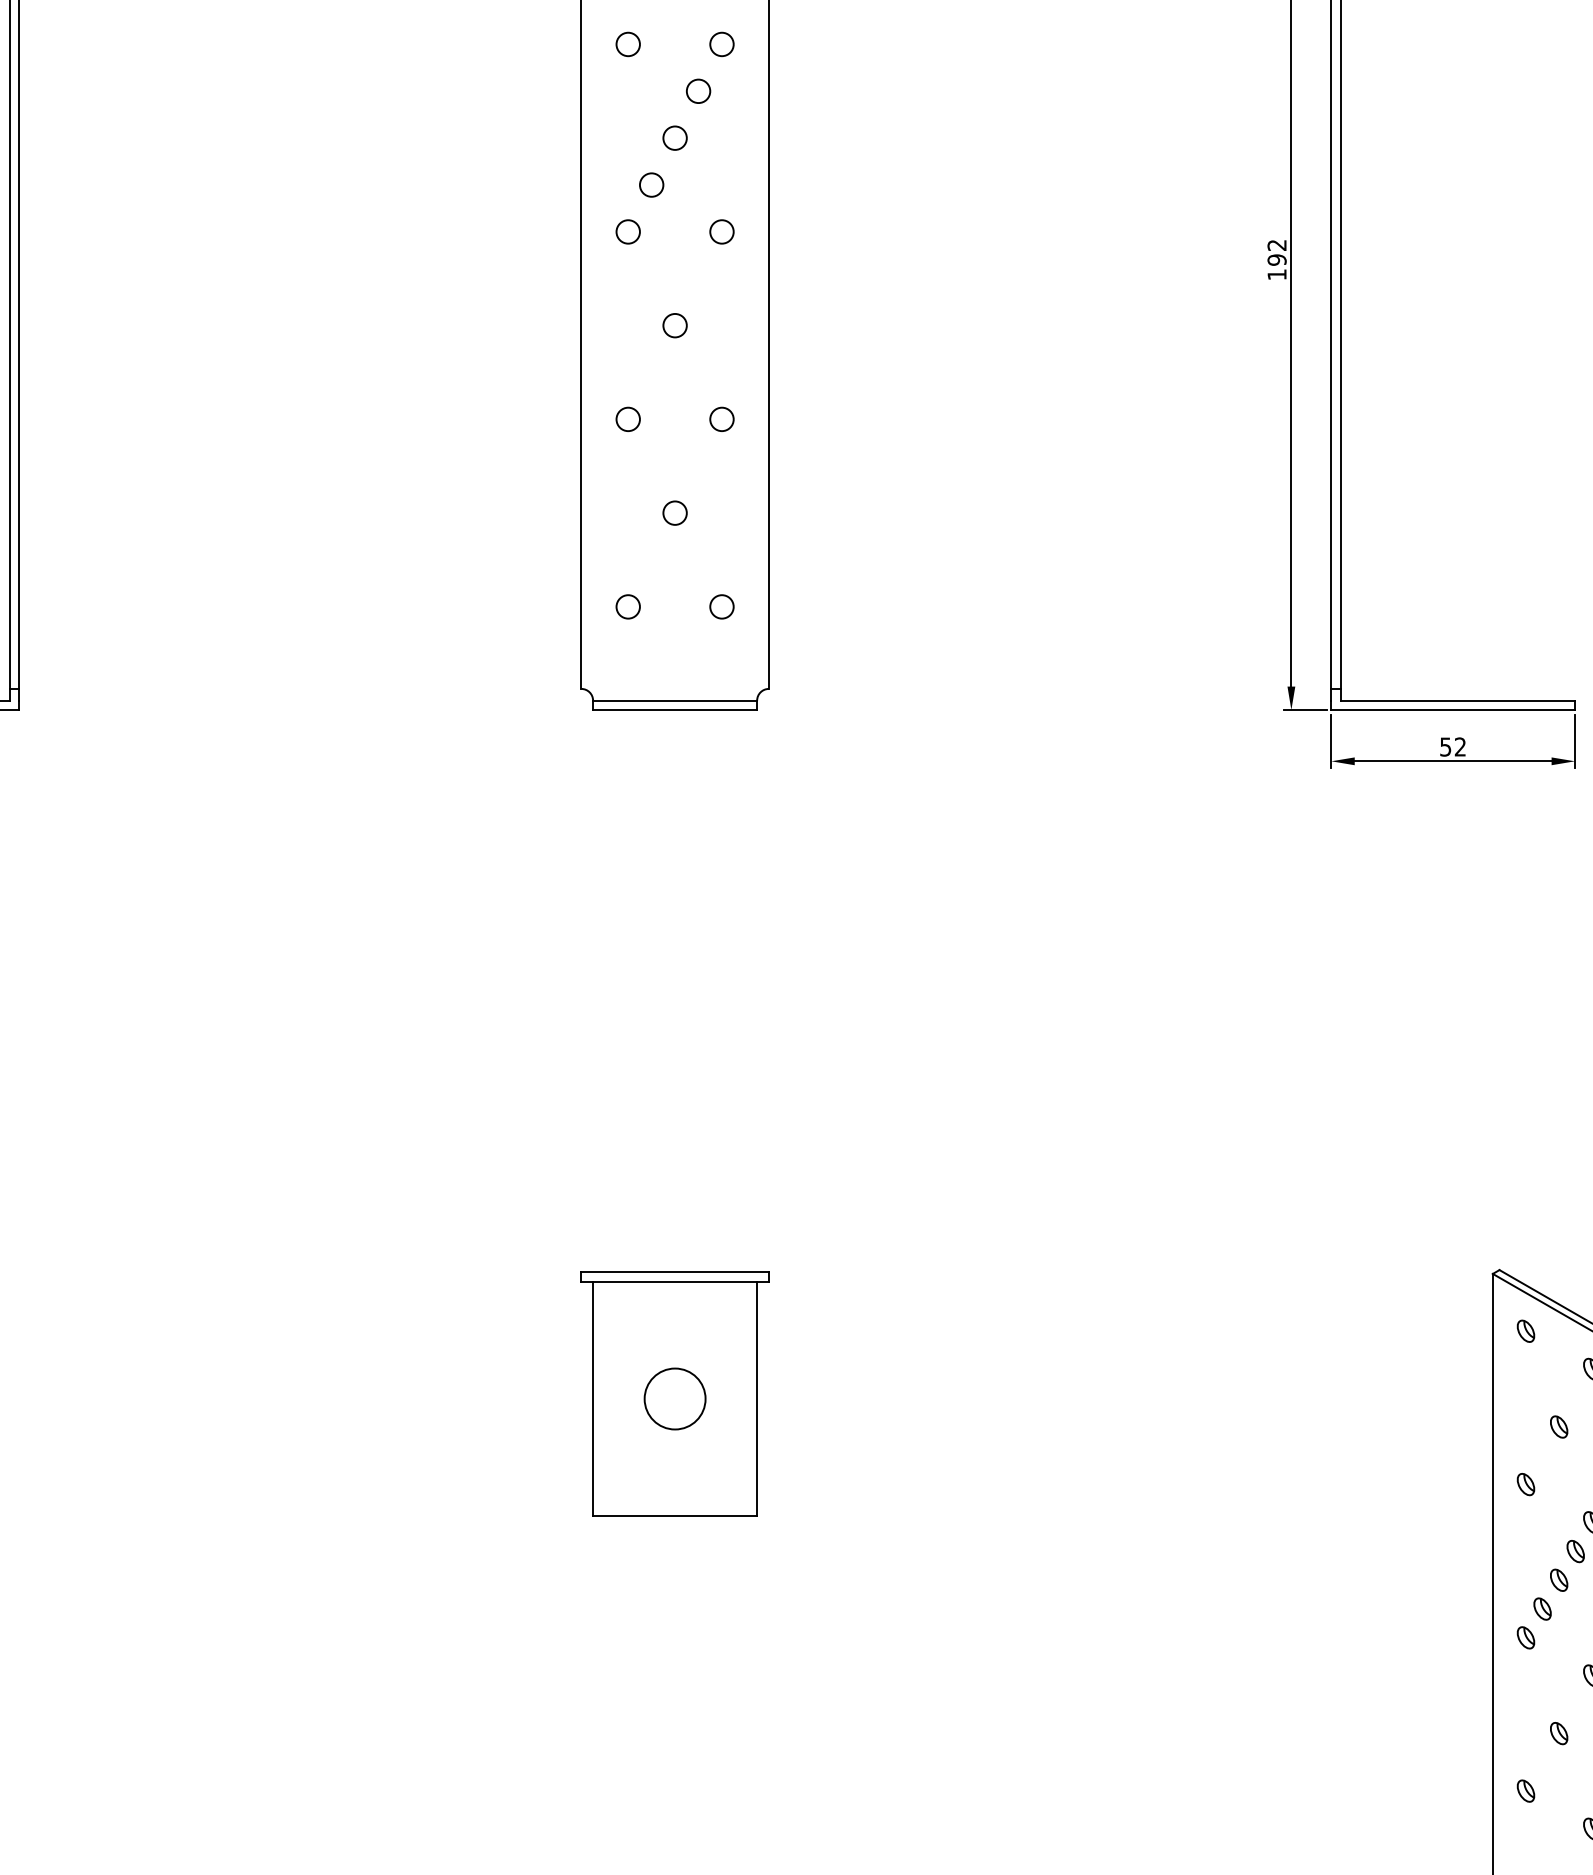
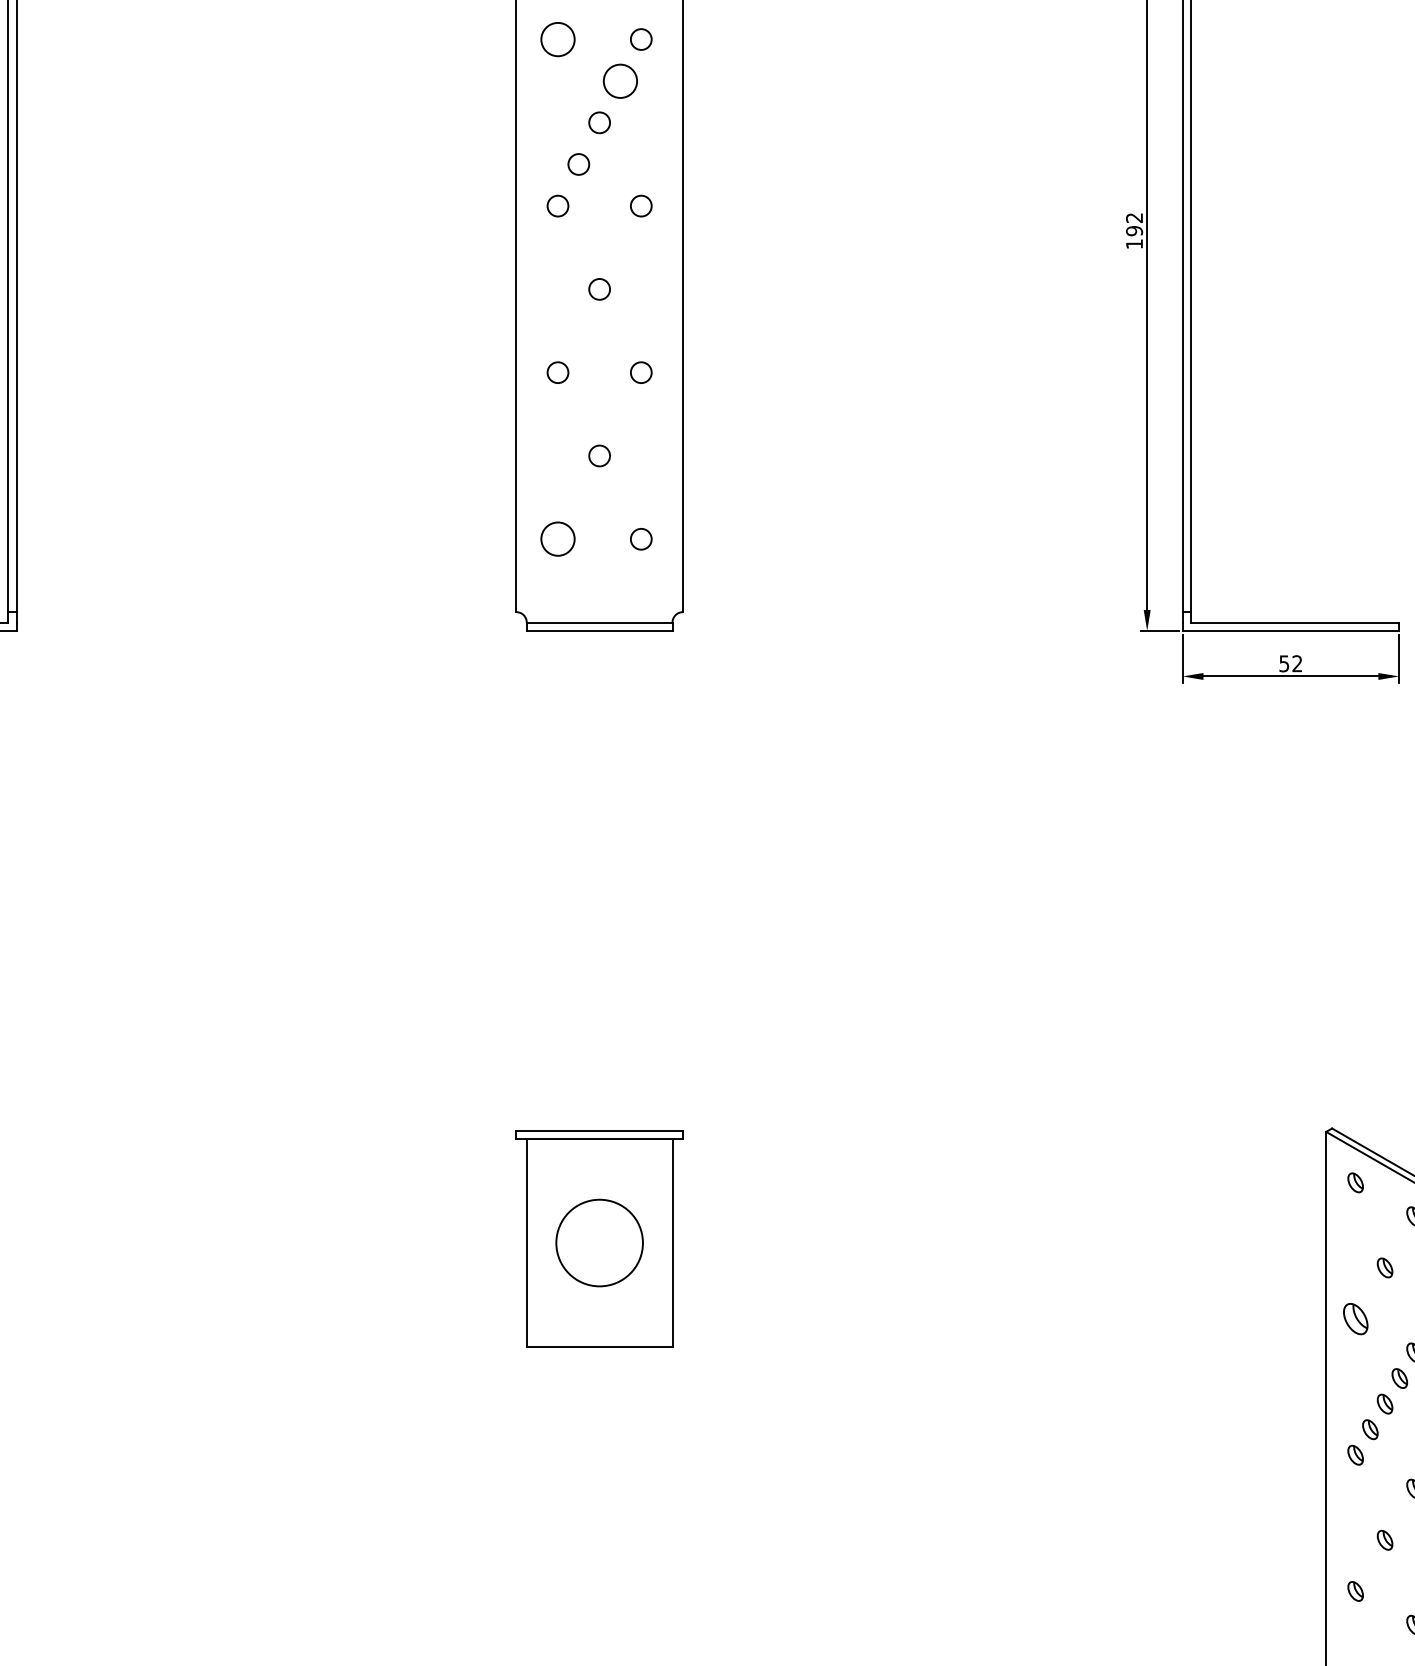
circle: (627, 44) -> (557, 39), size x1.6
circle: (698, 90) -> (620, 80), size x1.6
circle: (627, 607) -> (557, 539), size x1.6
circle: (674, 1399) -> (599, 1243), size x1.6
part: (1525, 1483) -> (1355, 1318), size x1.6

